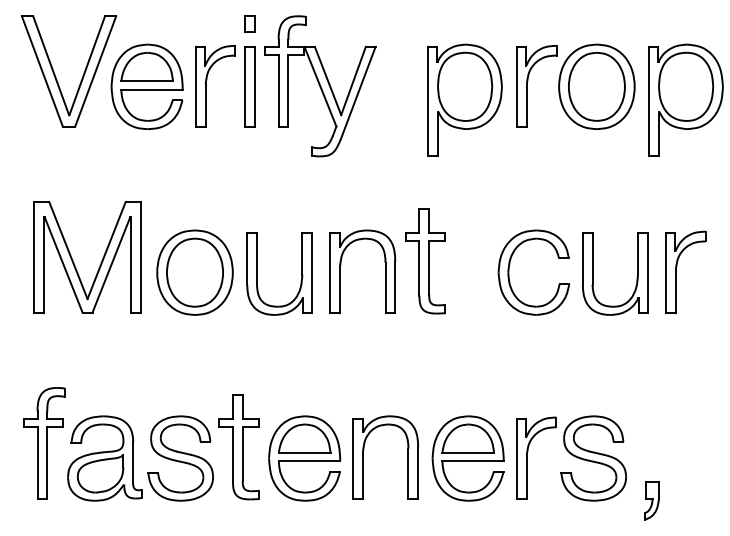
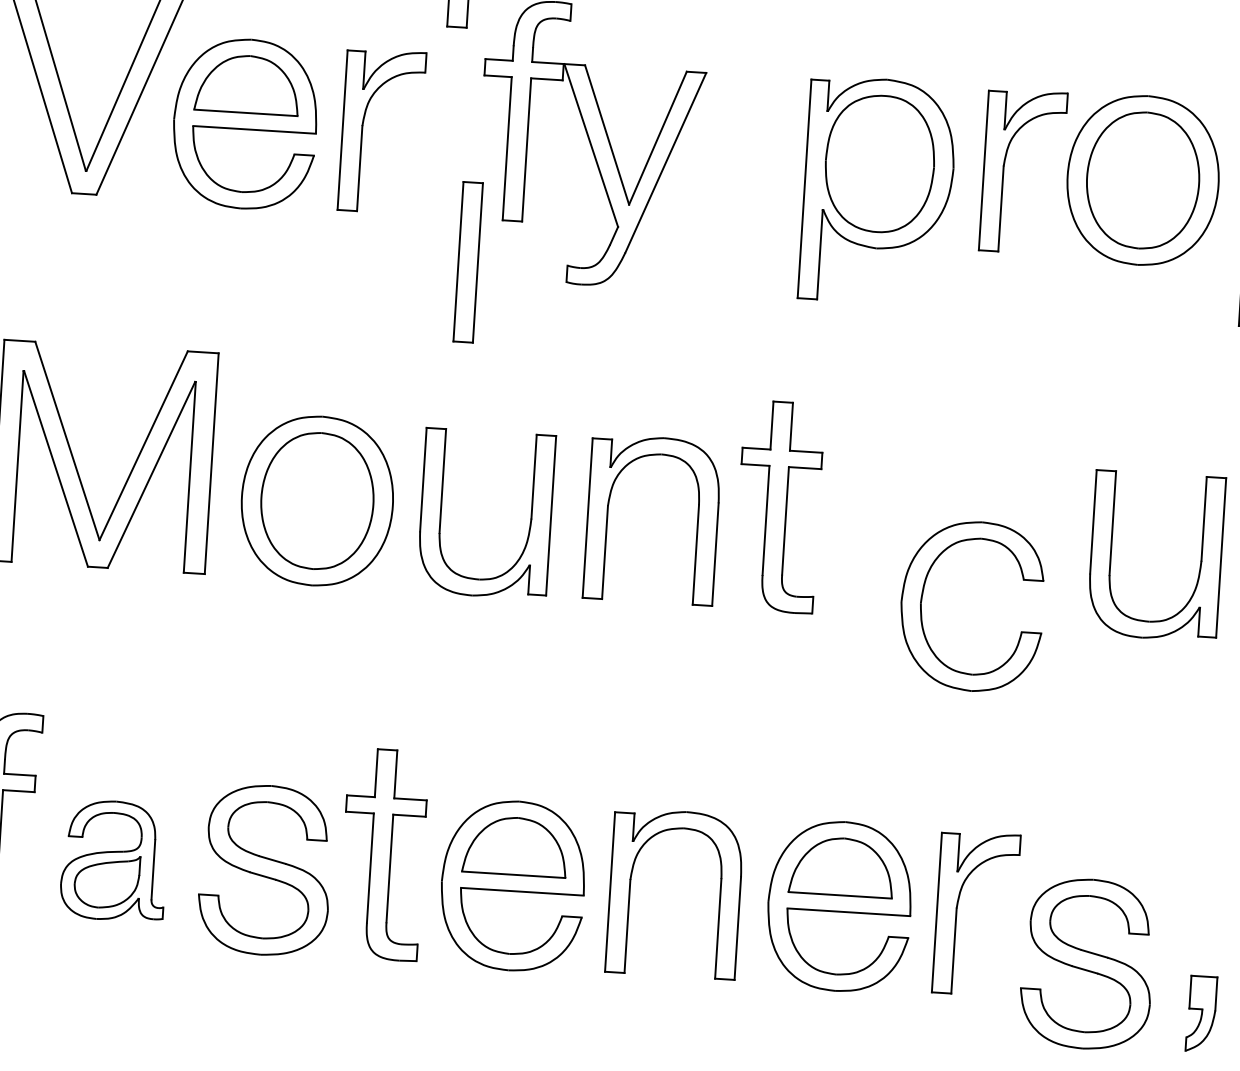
part: (249, 86) -> (467, 261), moved
part: (509, 272) -> (923, 602), moved
part: (104, 458) -> (113, 860), size x0.7
part: (593, 458) -> (1086, 963), moved

